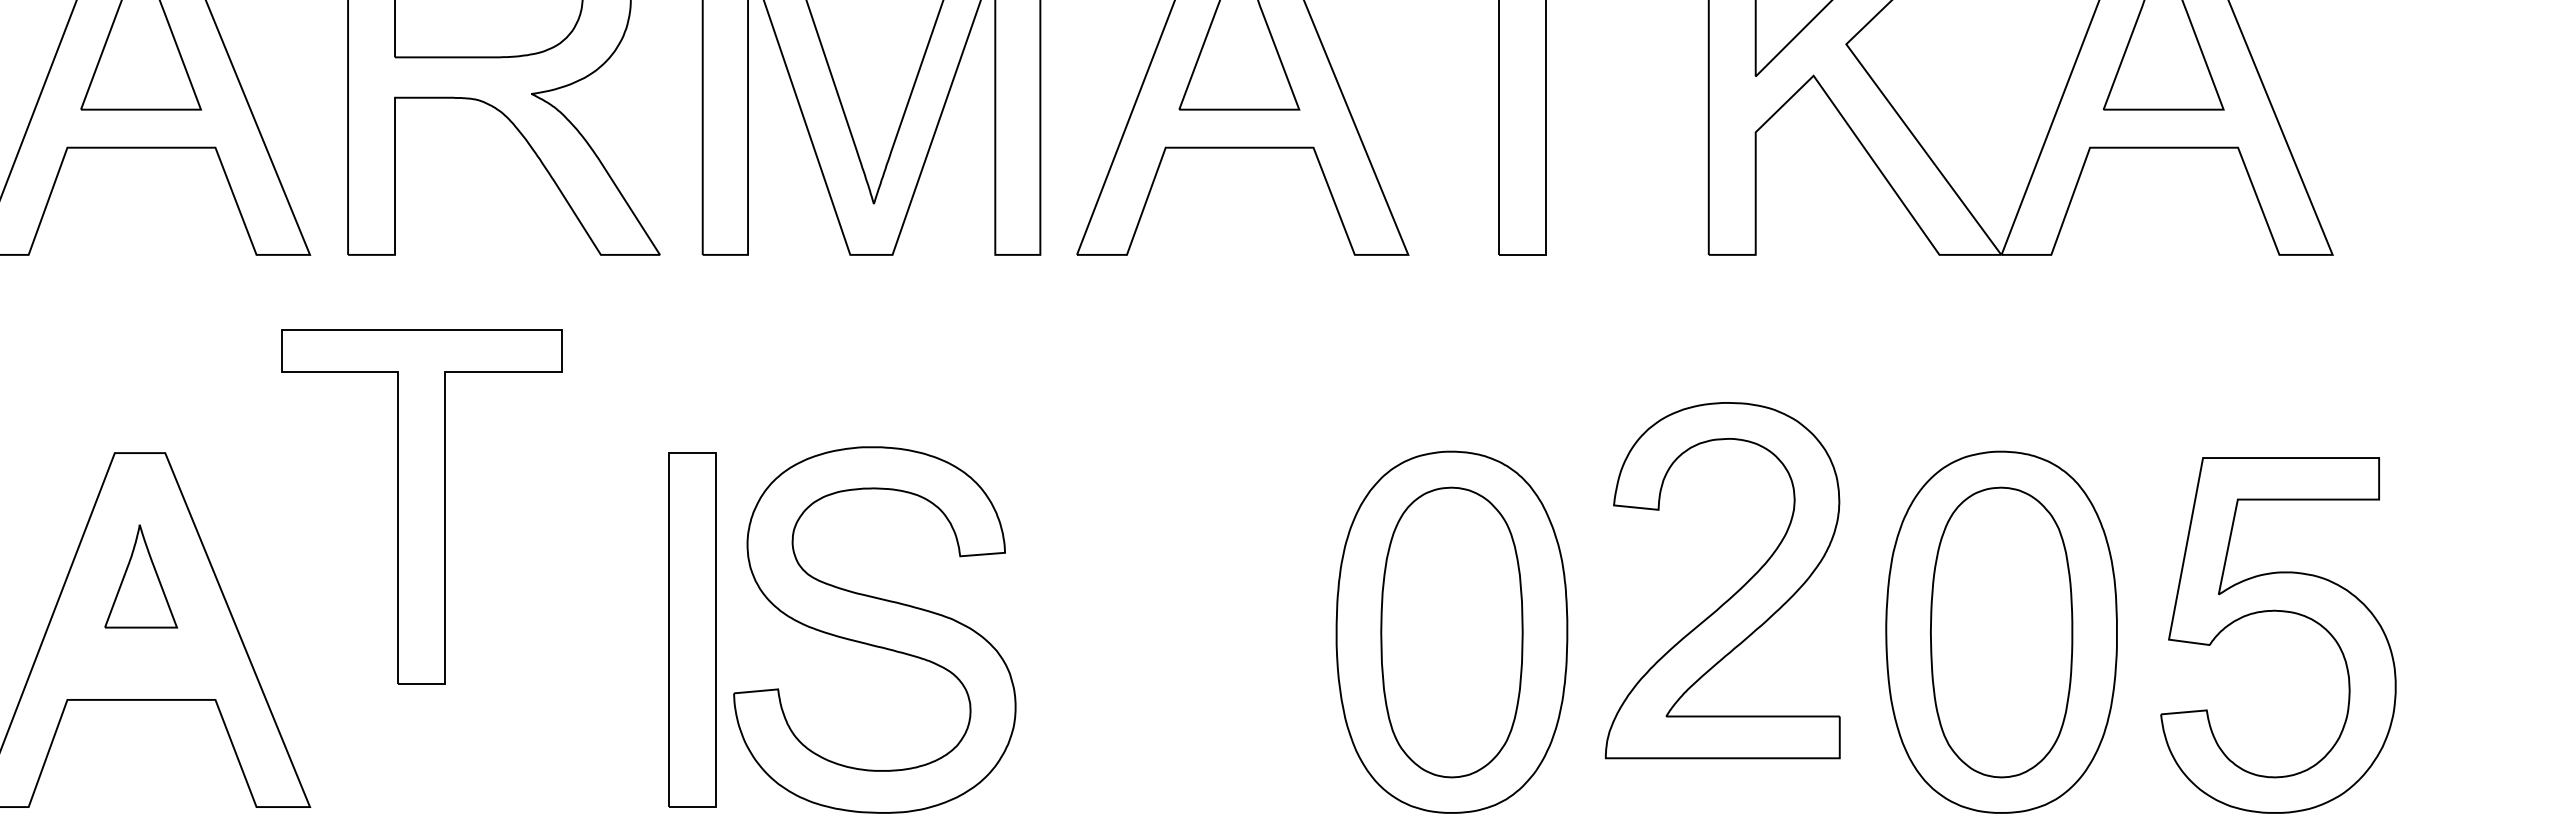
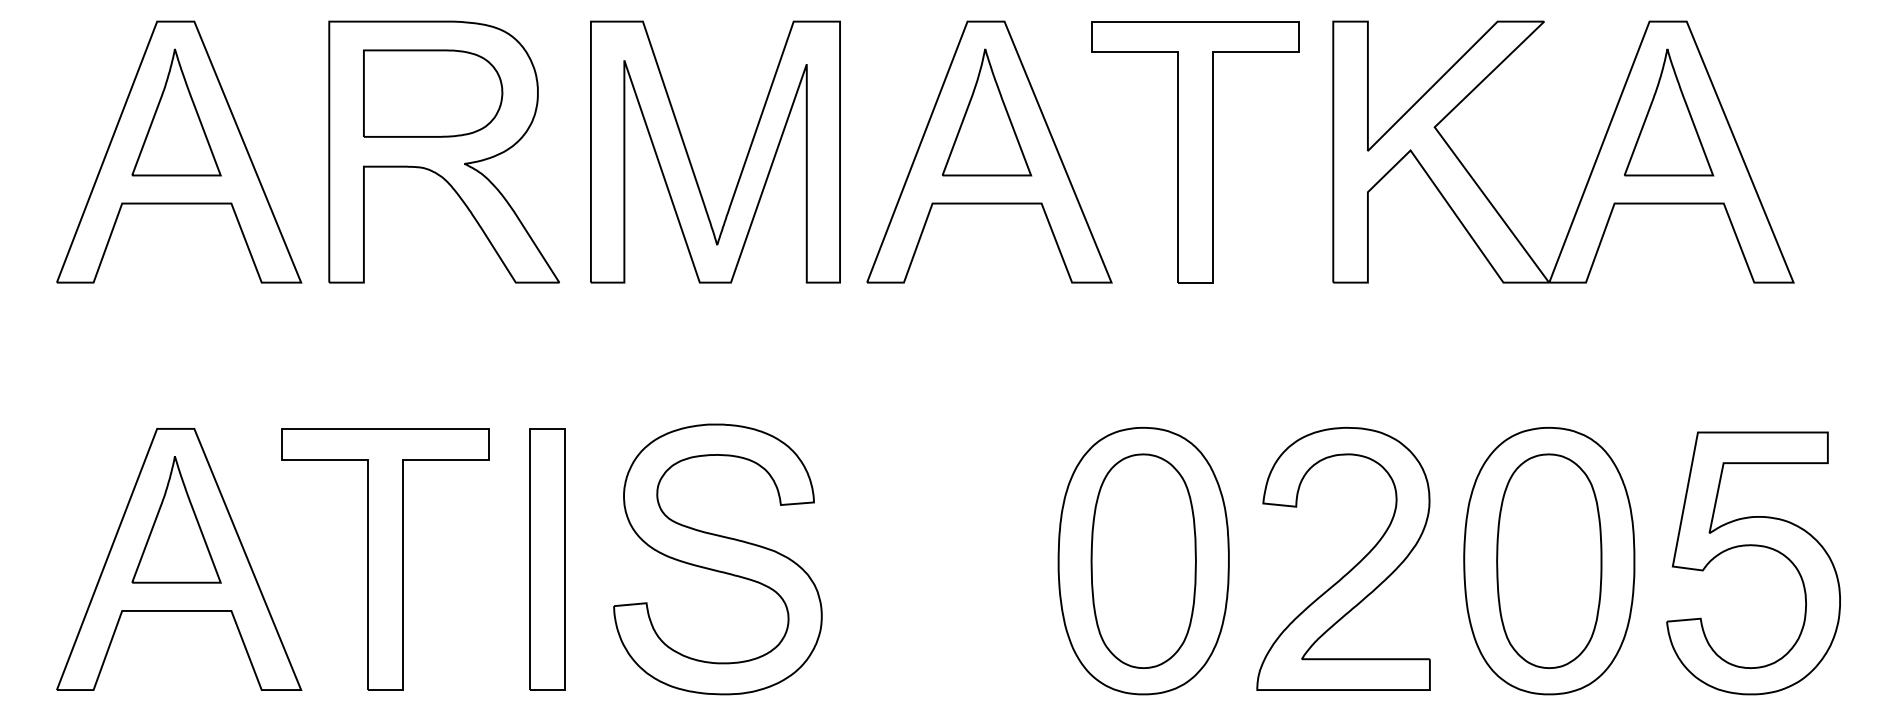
part: (421, 506) -> (385, 559), moved
part: (141, 575) -> (176, 519), size x1.67
part: (1734, 592) -> (1352, 567), moved
part: (692, 630) -> (547, 559), moved

